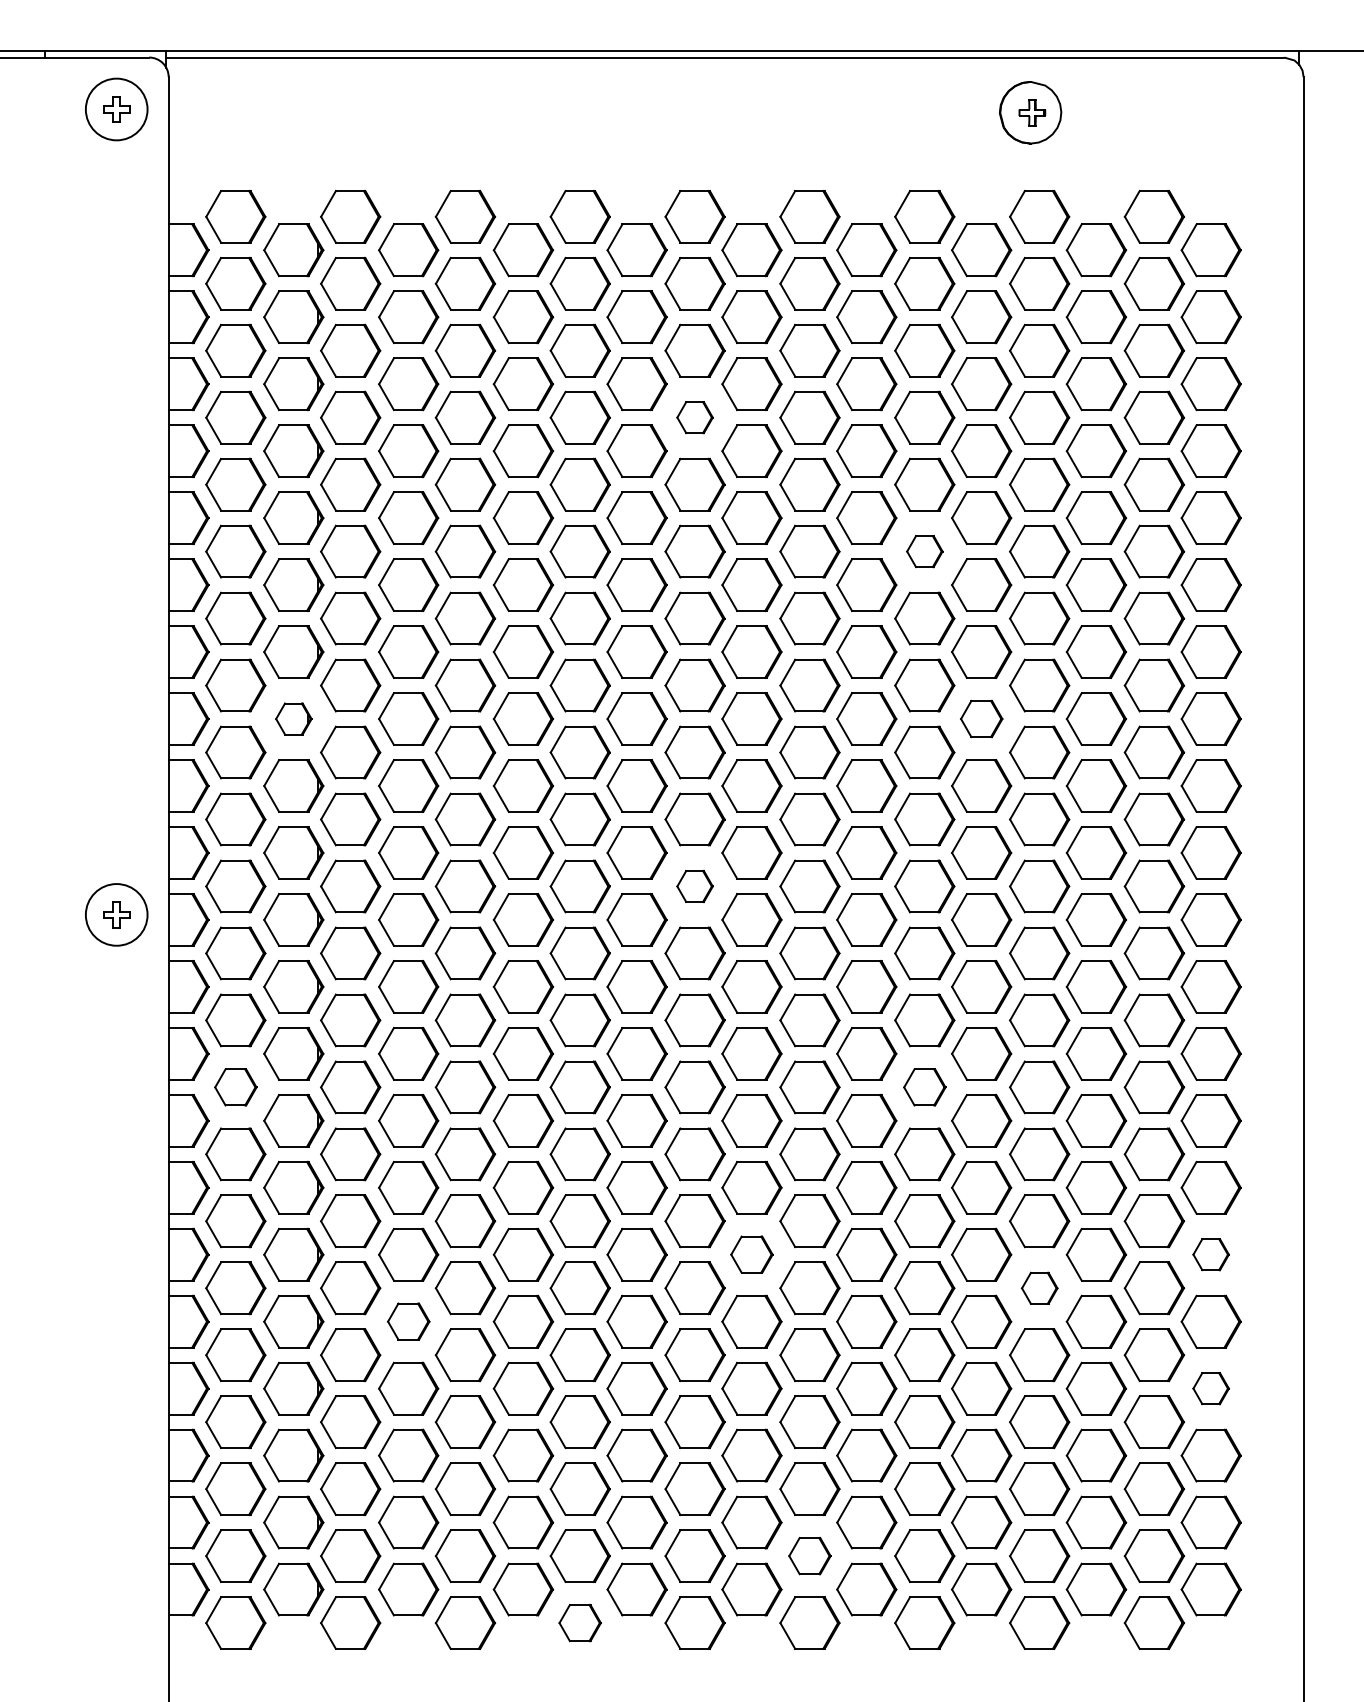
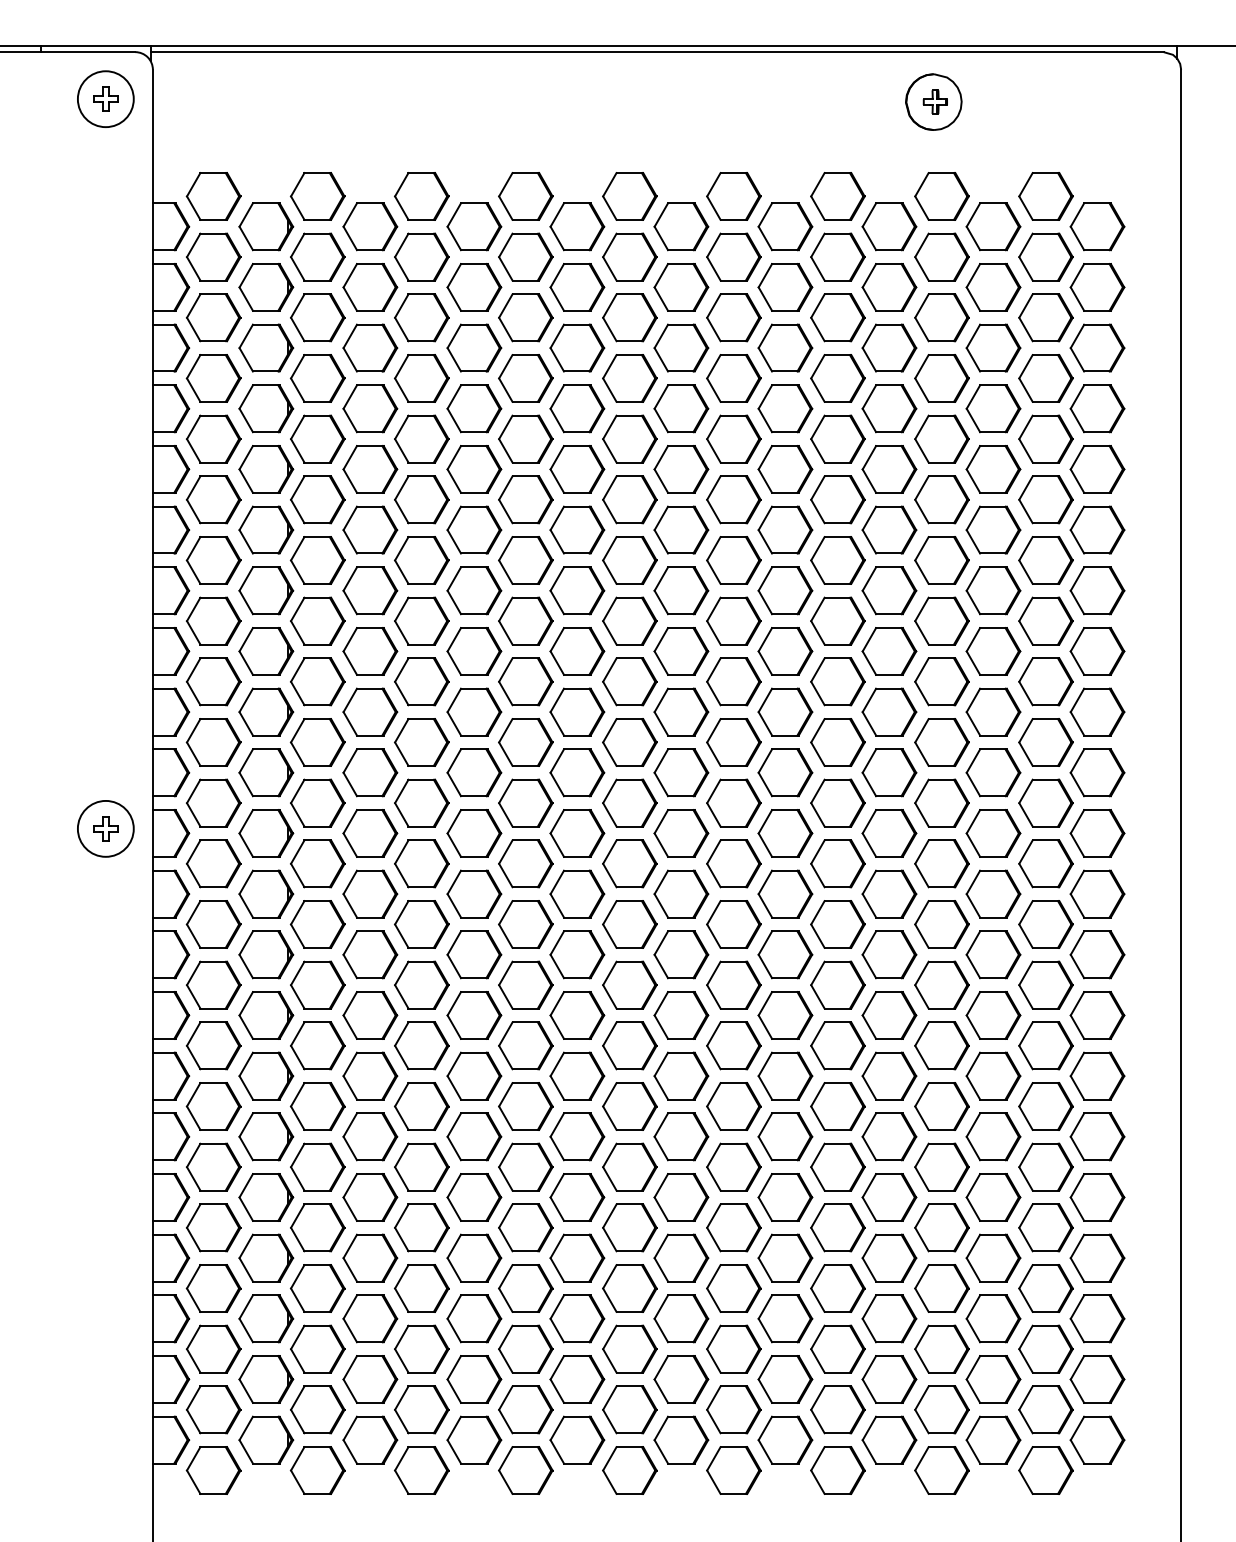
part: (694, 417) -> (629, 378), size x1.67
part: (924, 551) -> (837, 499), size x1.67
part: (293, 718) -> (266, 650), size x1.67
part: (981, 718) -> (889, 650), size x1.43
part: (694, 886) -> (629, 803), size x1.67
part: (235, 1087) -> (213, 985), size x1.43
part: (924, 1087) -> (837, 985), size x1.43
part: (751, 1254) -> (680, 1136), size x1.43
part: (1210, 1254) -> (1096, 1136), size x1.67
part: (1039, 1288) -> (941, 1167), size x1.67
part: (408, 1321) -> (370, 1197), size x1.43
part: (1210, 1388) -> (1096, 1257), size x1.67
part: (809, 1555) -> (733, 1409), size x1.43
part: (579, 1622) -> (525, 1469), size x1.43

